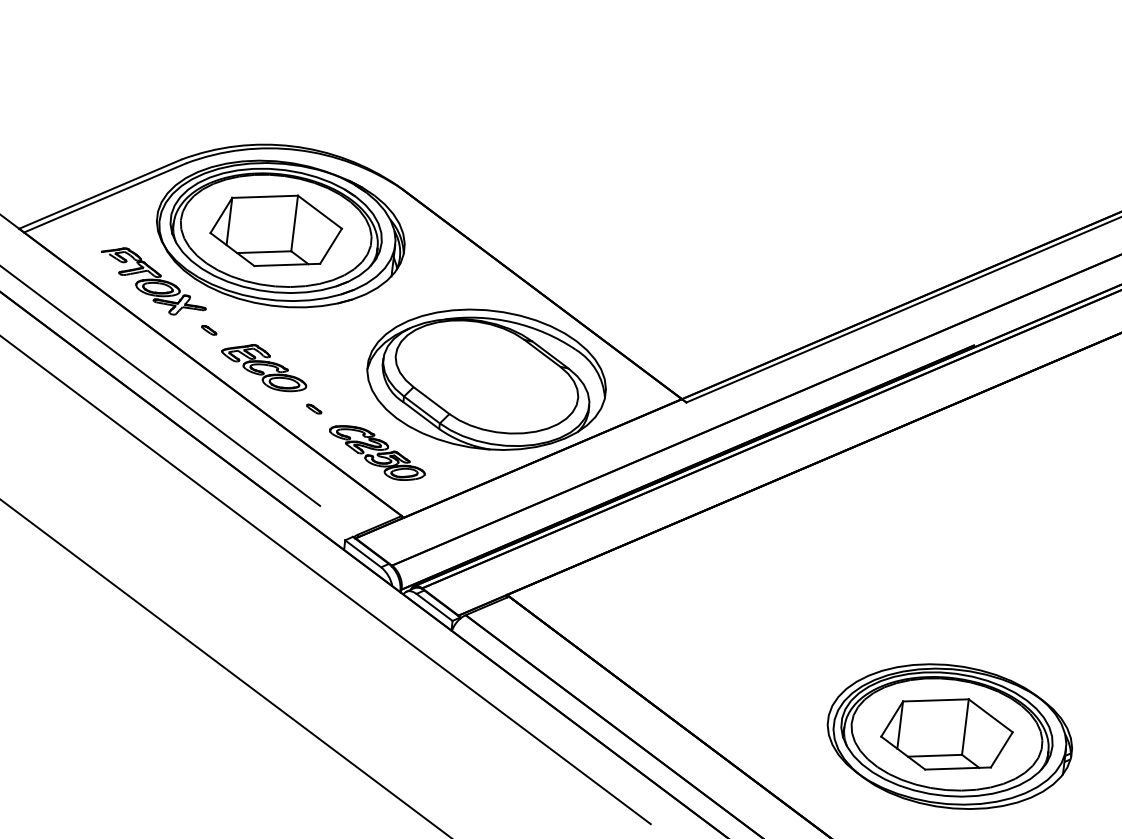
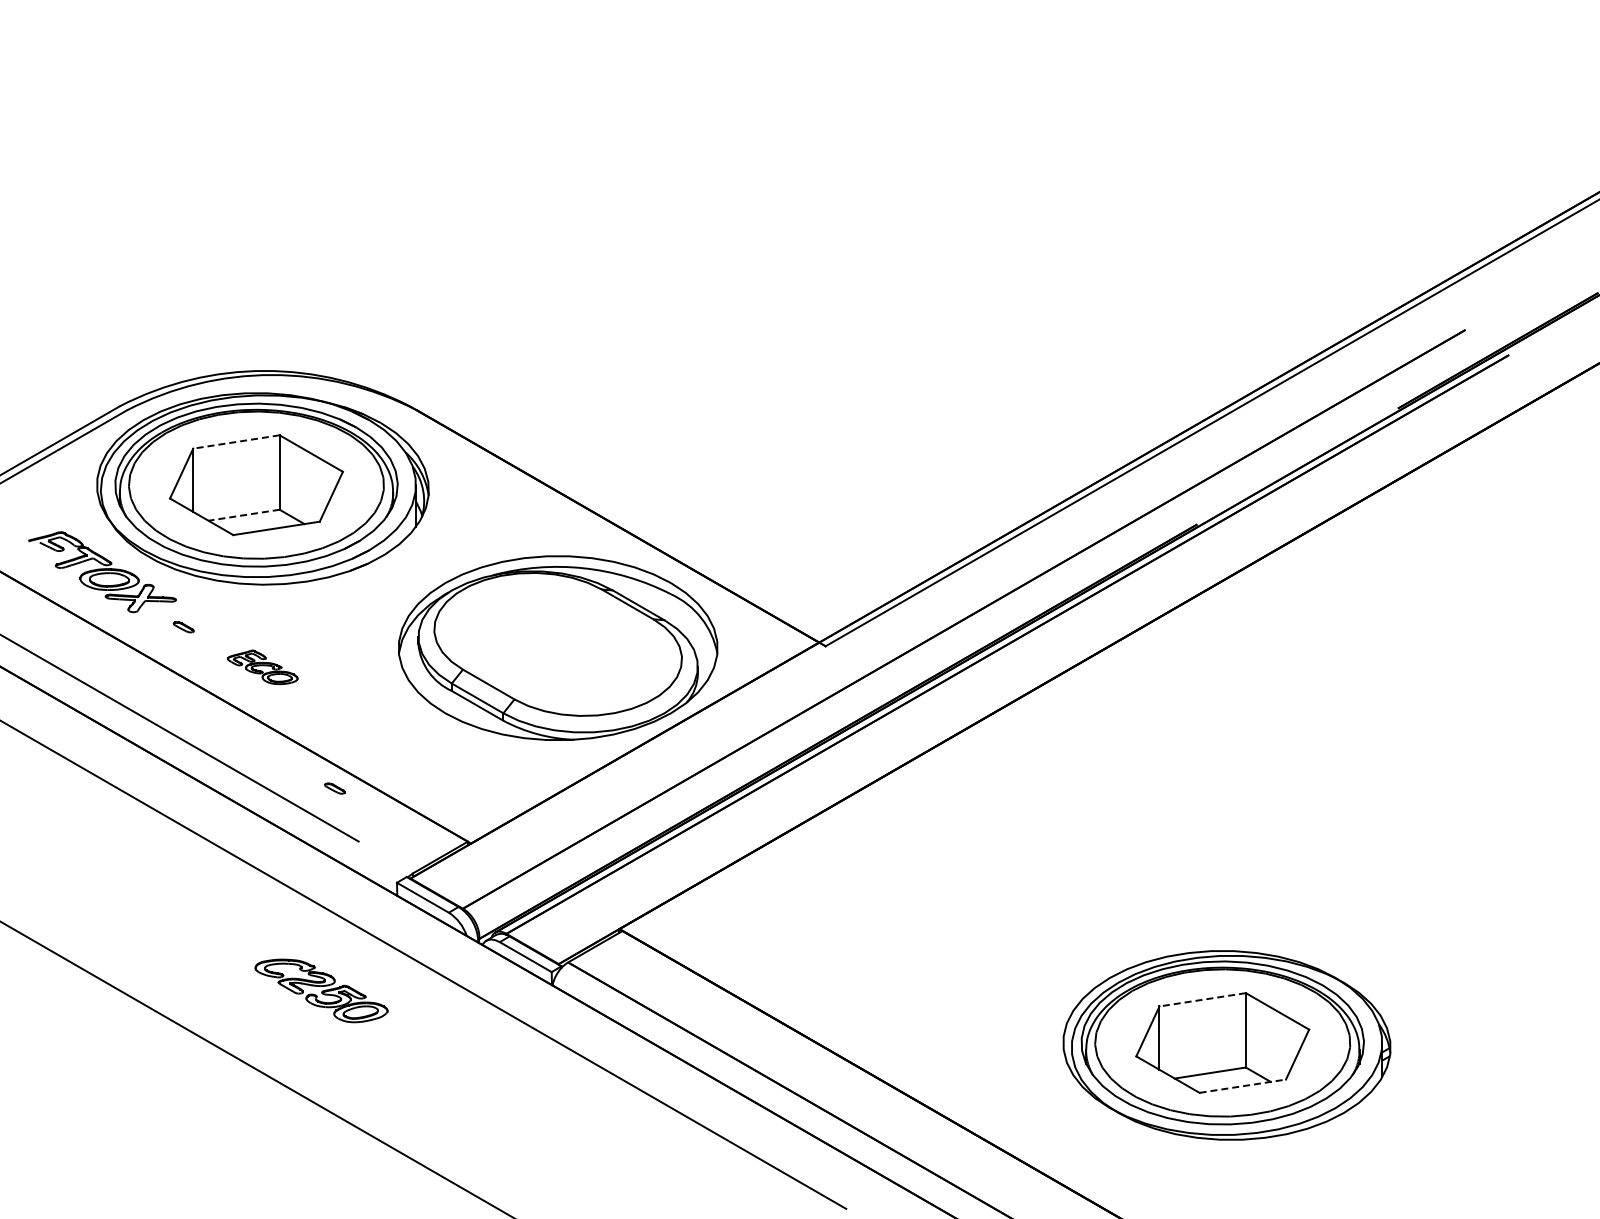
line: (265, 196) -> (236, 441), solid -> dashed
line: (263, 252) -> (243, 515), solid -> dashed
part: (264, 367) -> (262, 667), size x0.6
part: (313, 409) -> (334, 788), moved
part: (377, 453) -> (321, 990), moved
line: (935, 700) -> (1202, 999), solid -> dashed
line: (957, 768) -> (1242, 1086), solid -> dashed

